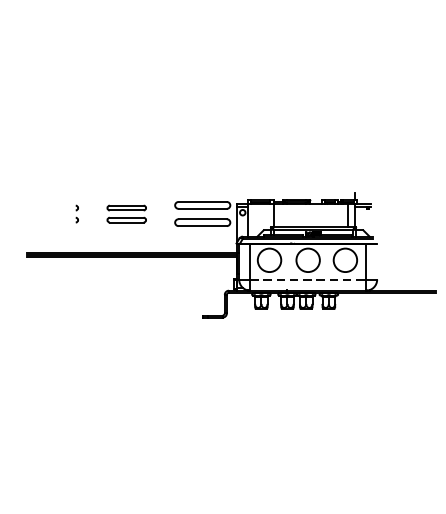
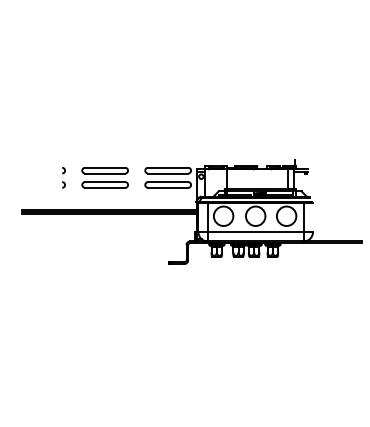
part: (76, 213) -> (63, 177), size x1.43
part: (126, 213) -> (104, 177), size x1.43
line: (309, 279) -> (256, 232), dashed -> solid

